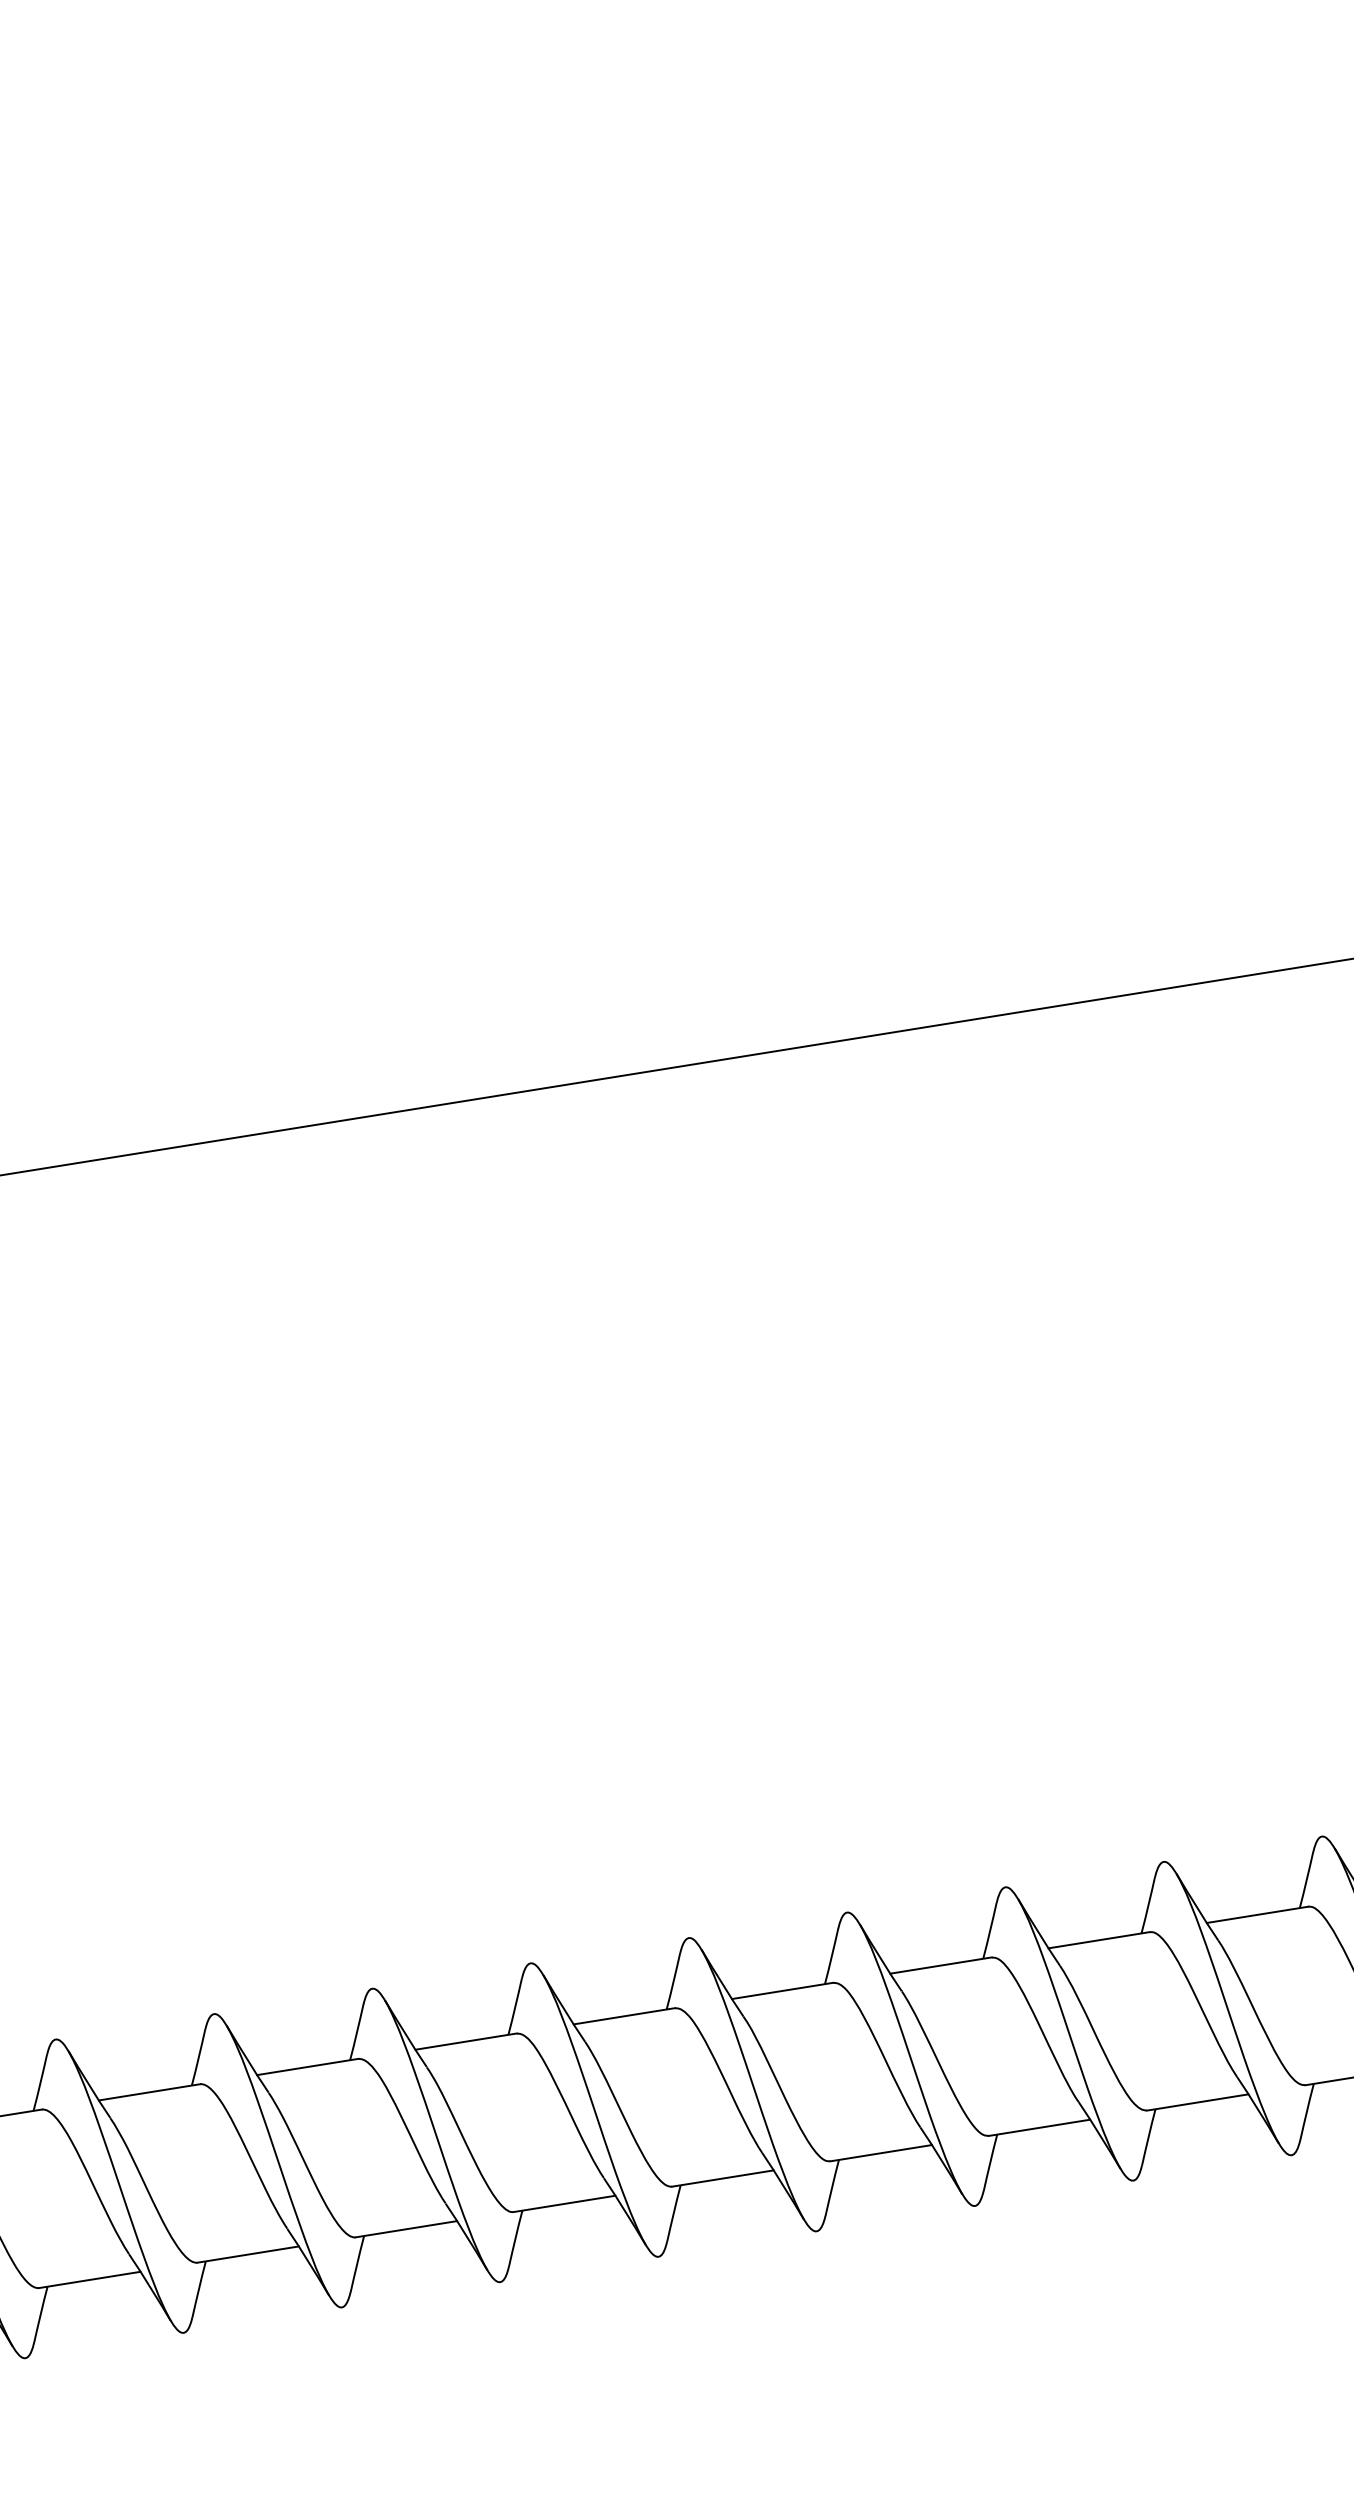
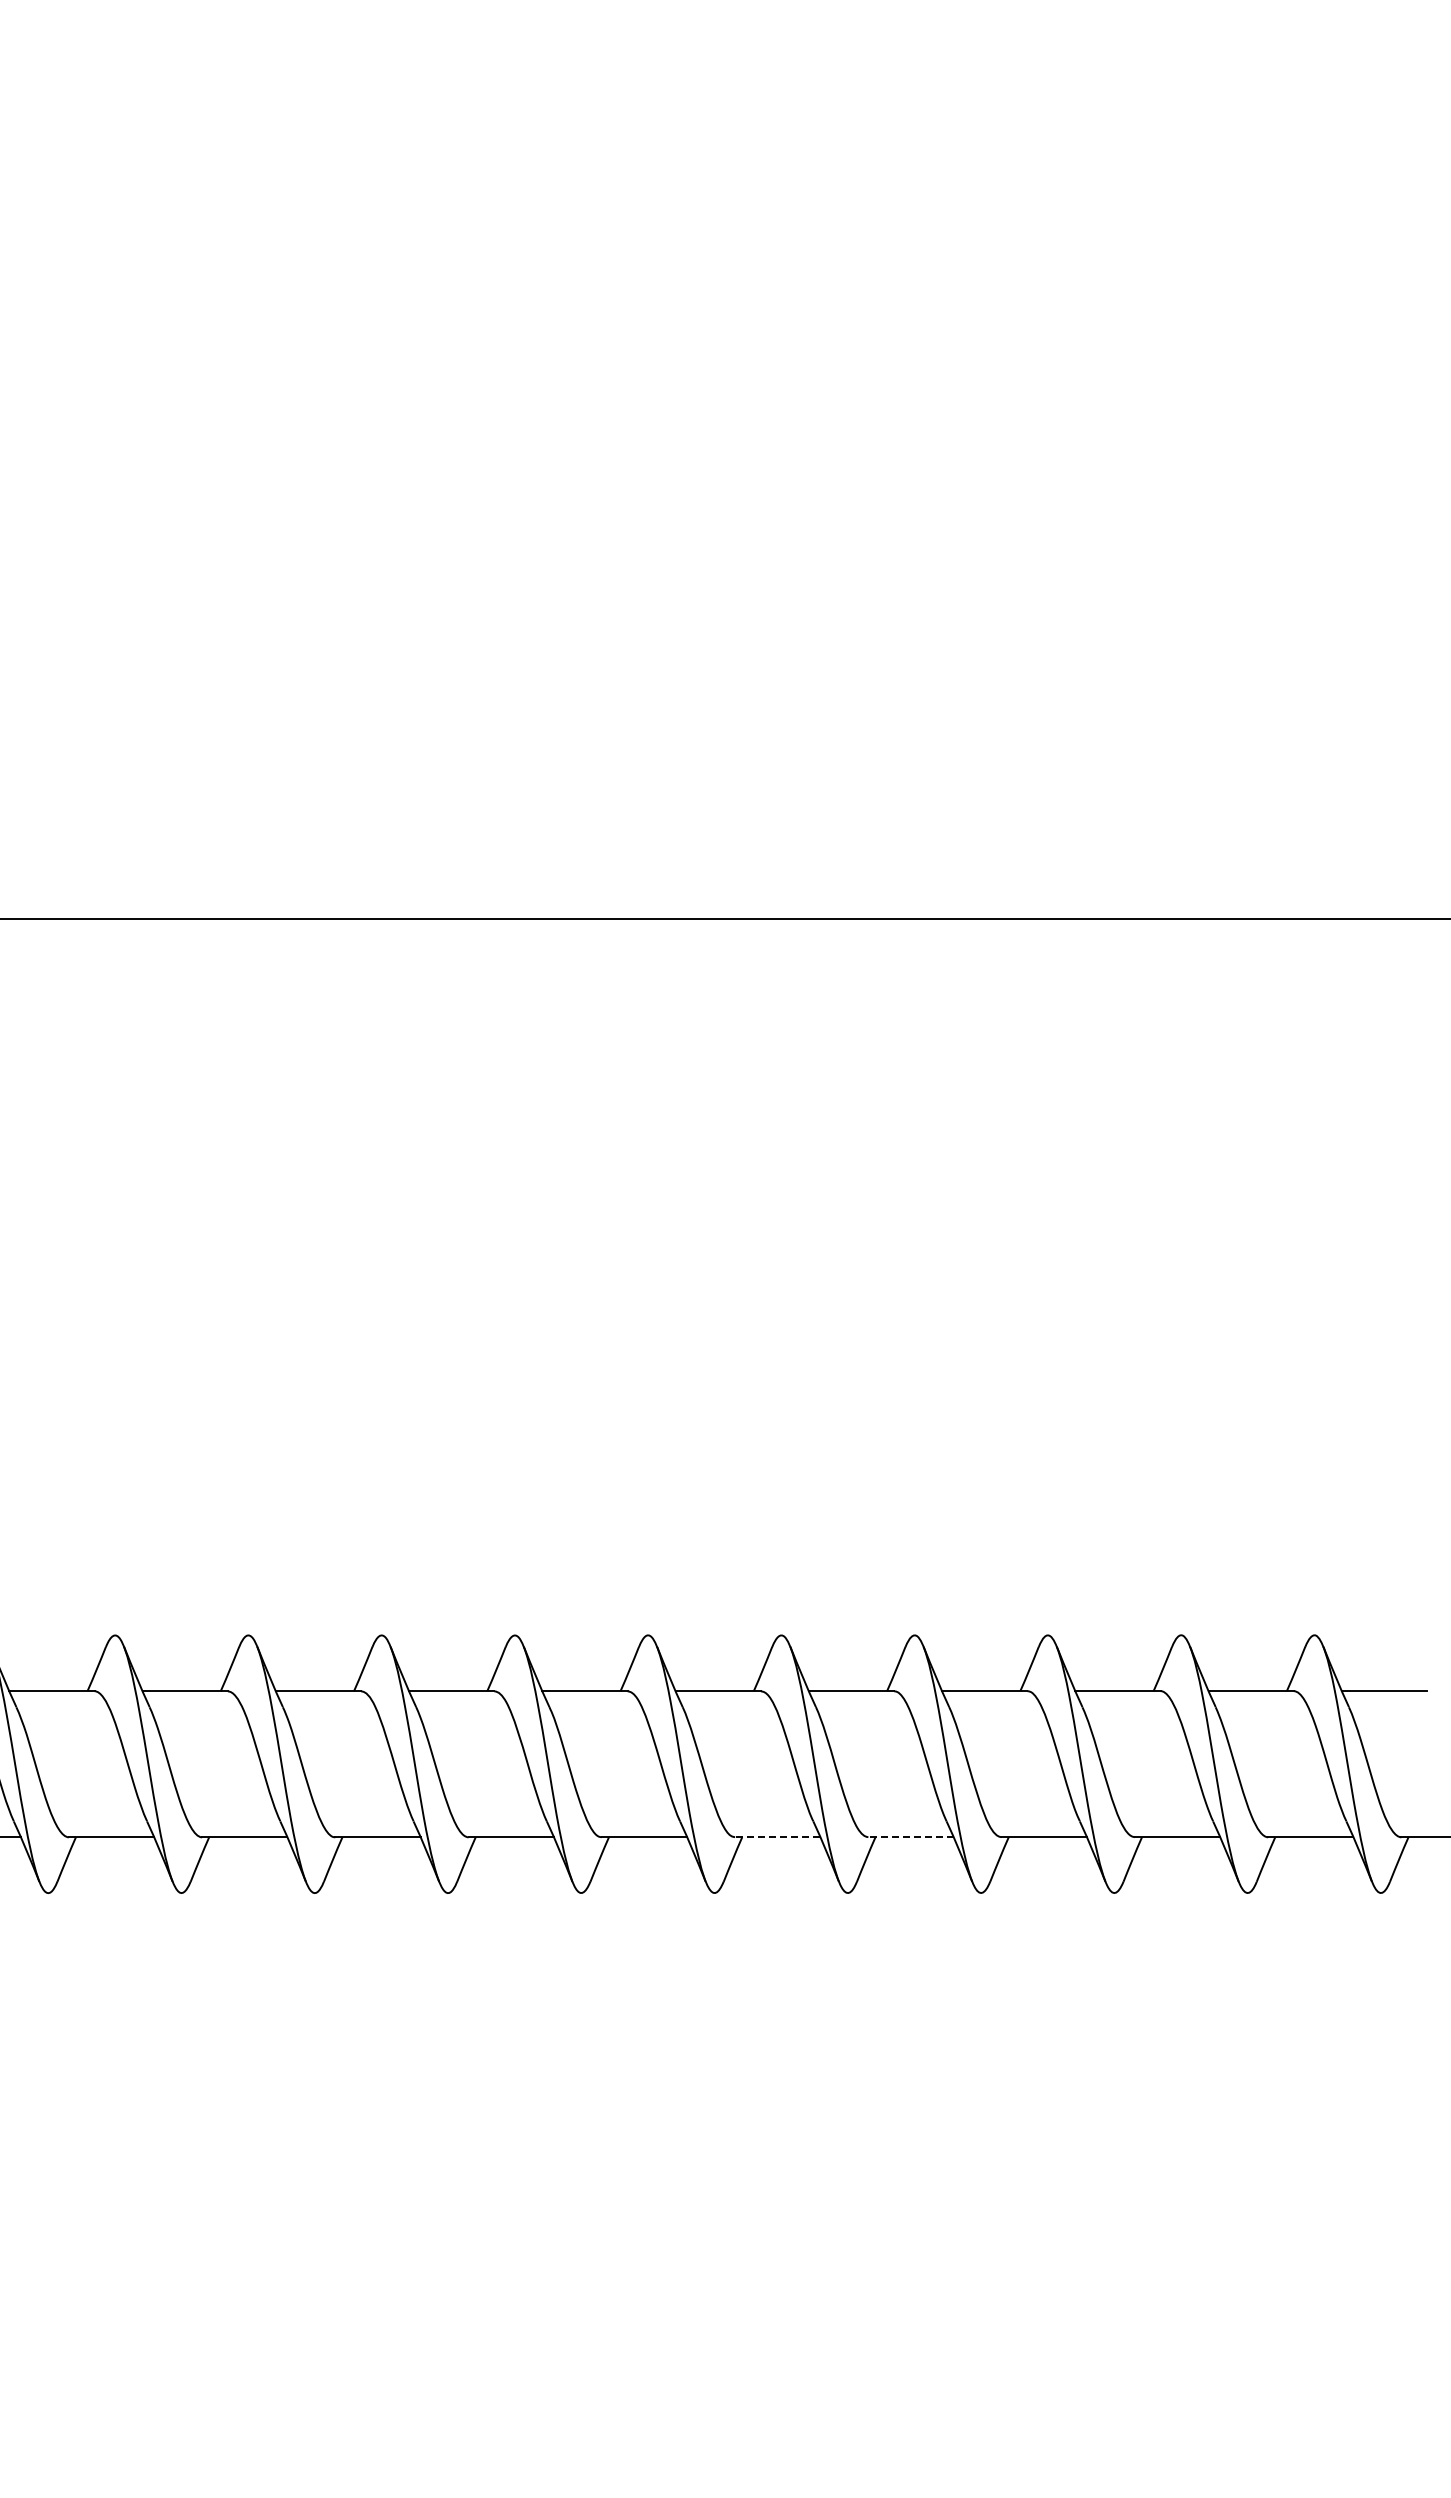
line: (1198, 2102) -> (911, 1837), solid -> dashed
line: (1039, 2128) -> (777, 1837), solid -> dashed

